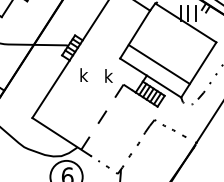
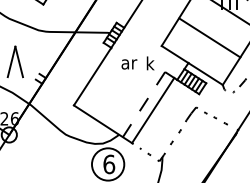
line: (158, 64) -> (209, 37), moved
text: (87, 75) -> (129, 62), k -> ar
line: (111, 123) -> (153, 110), added

